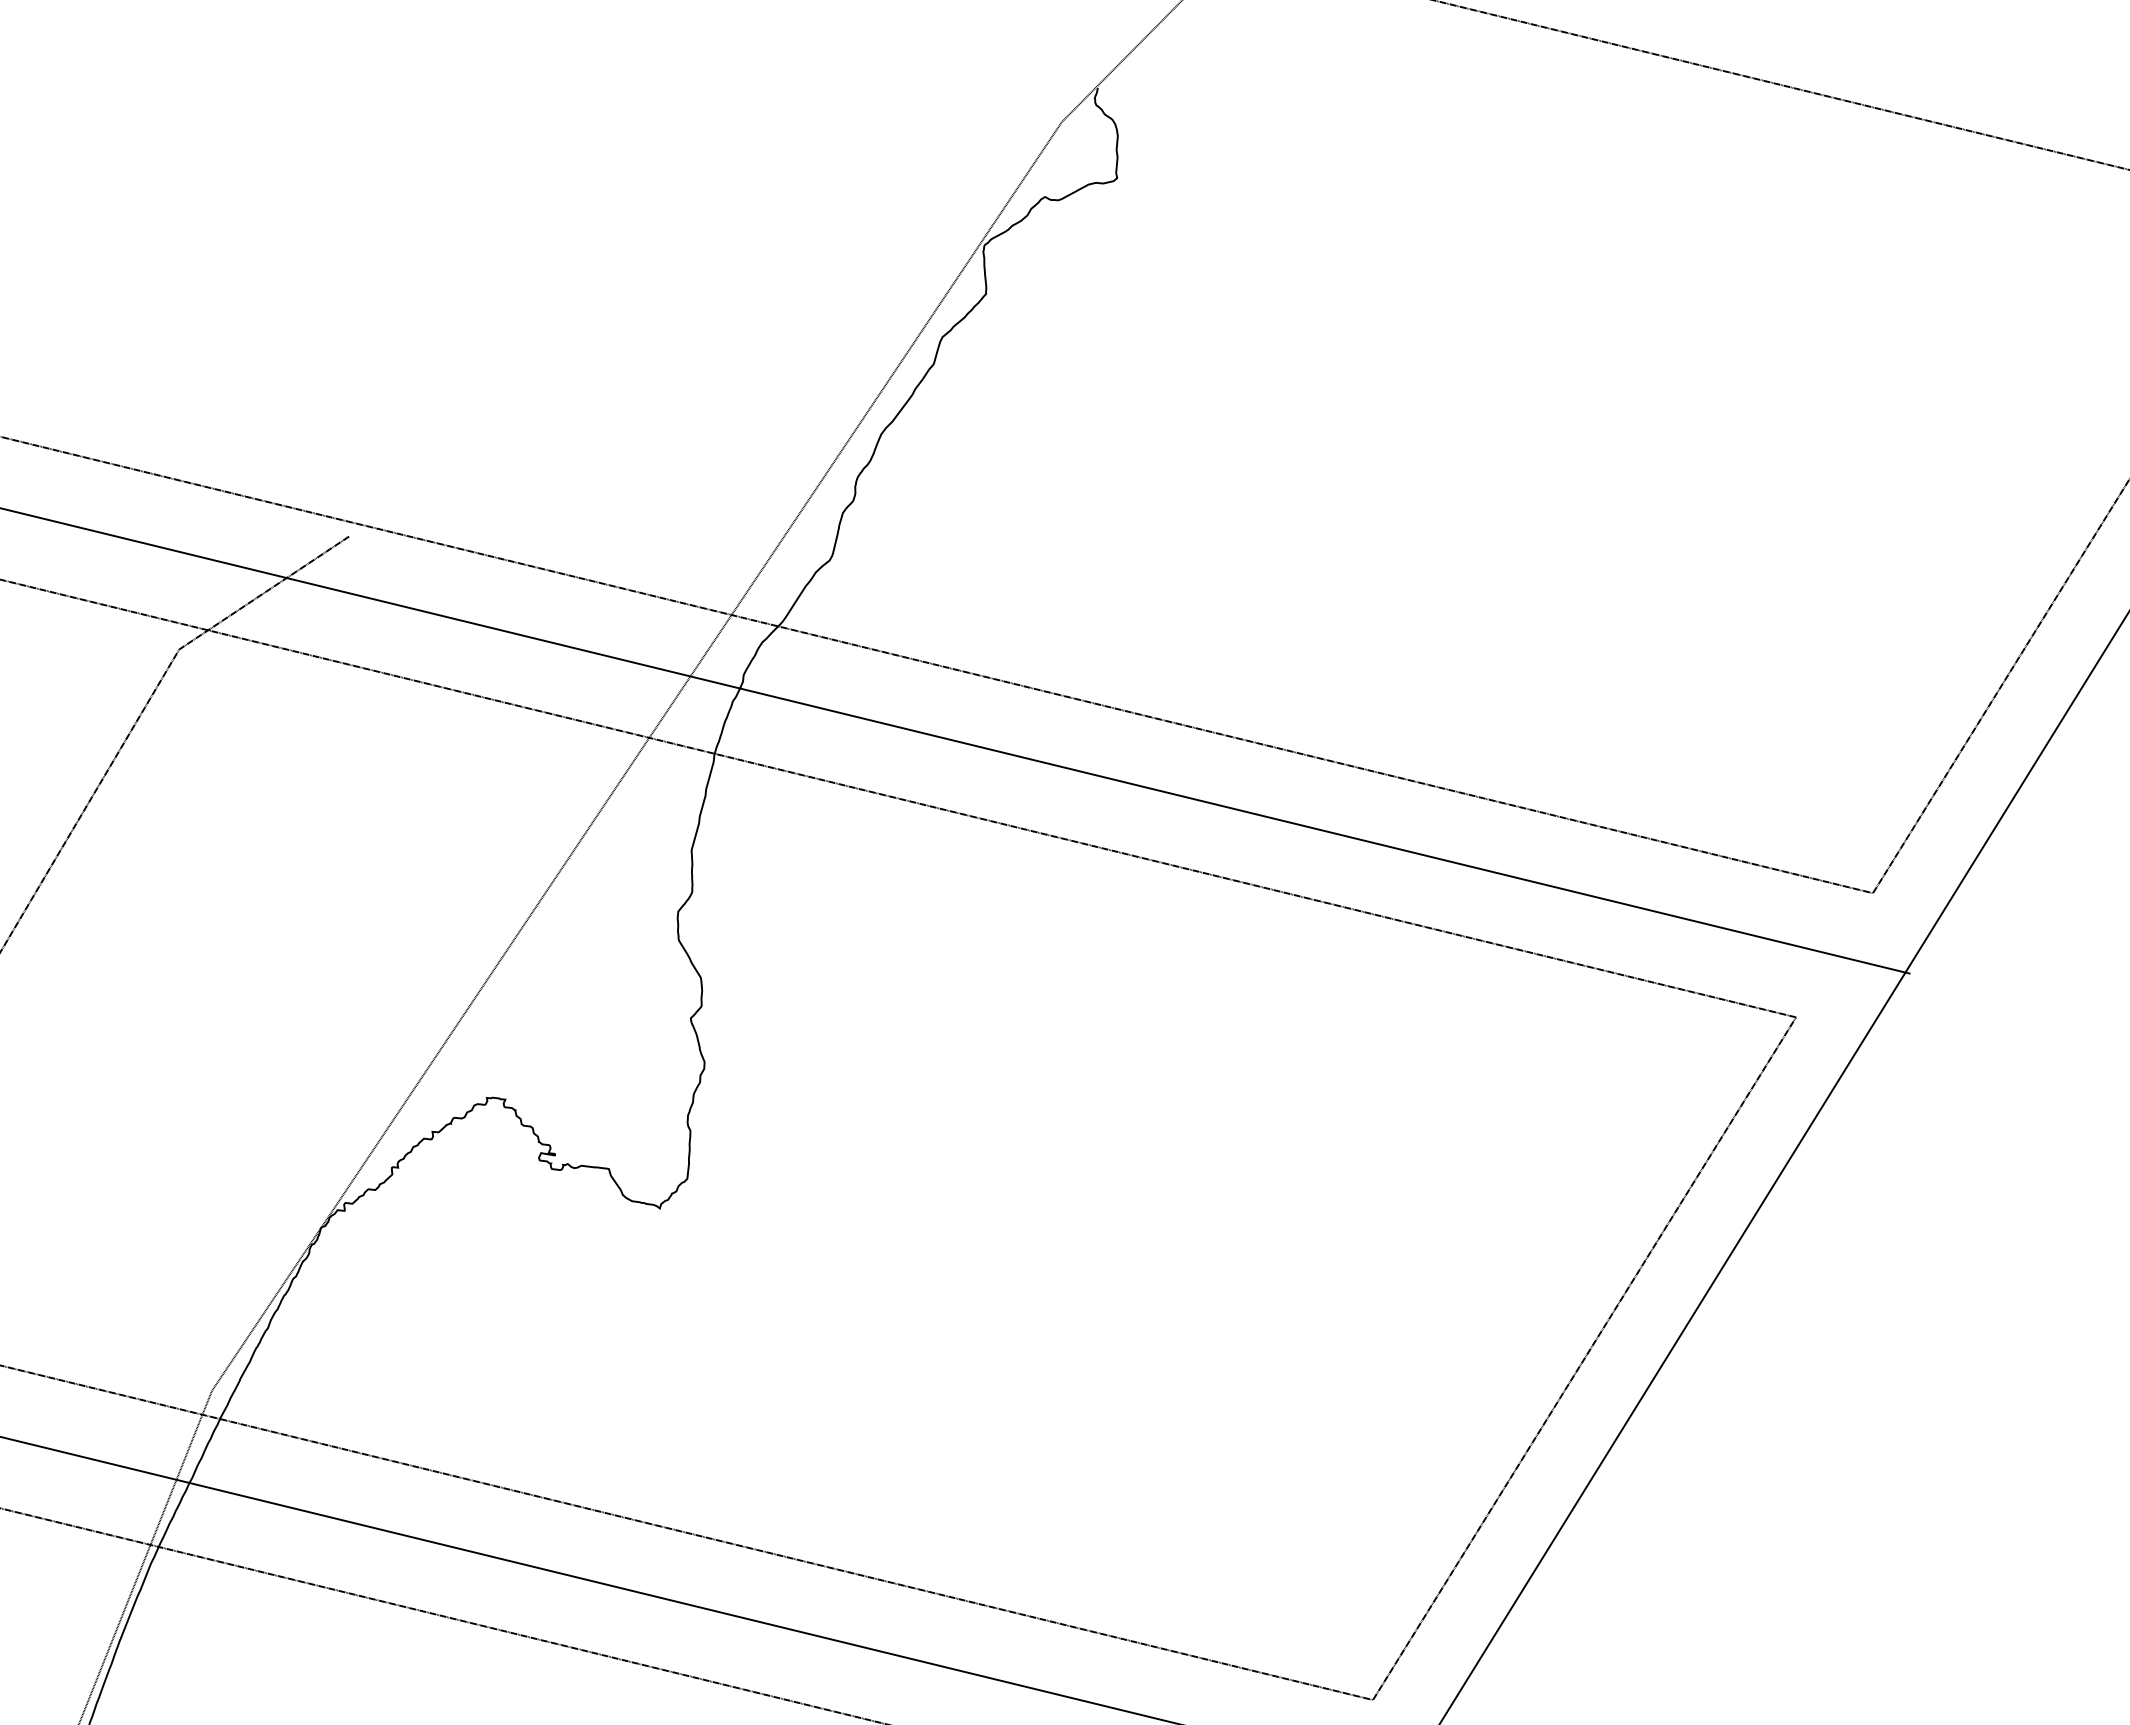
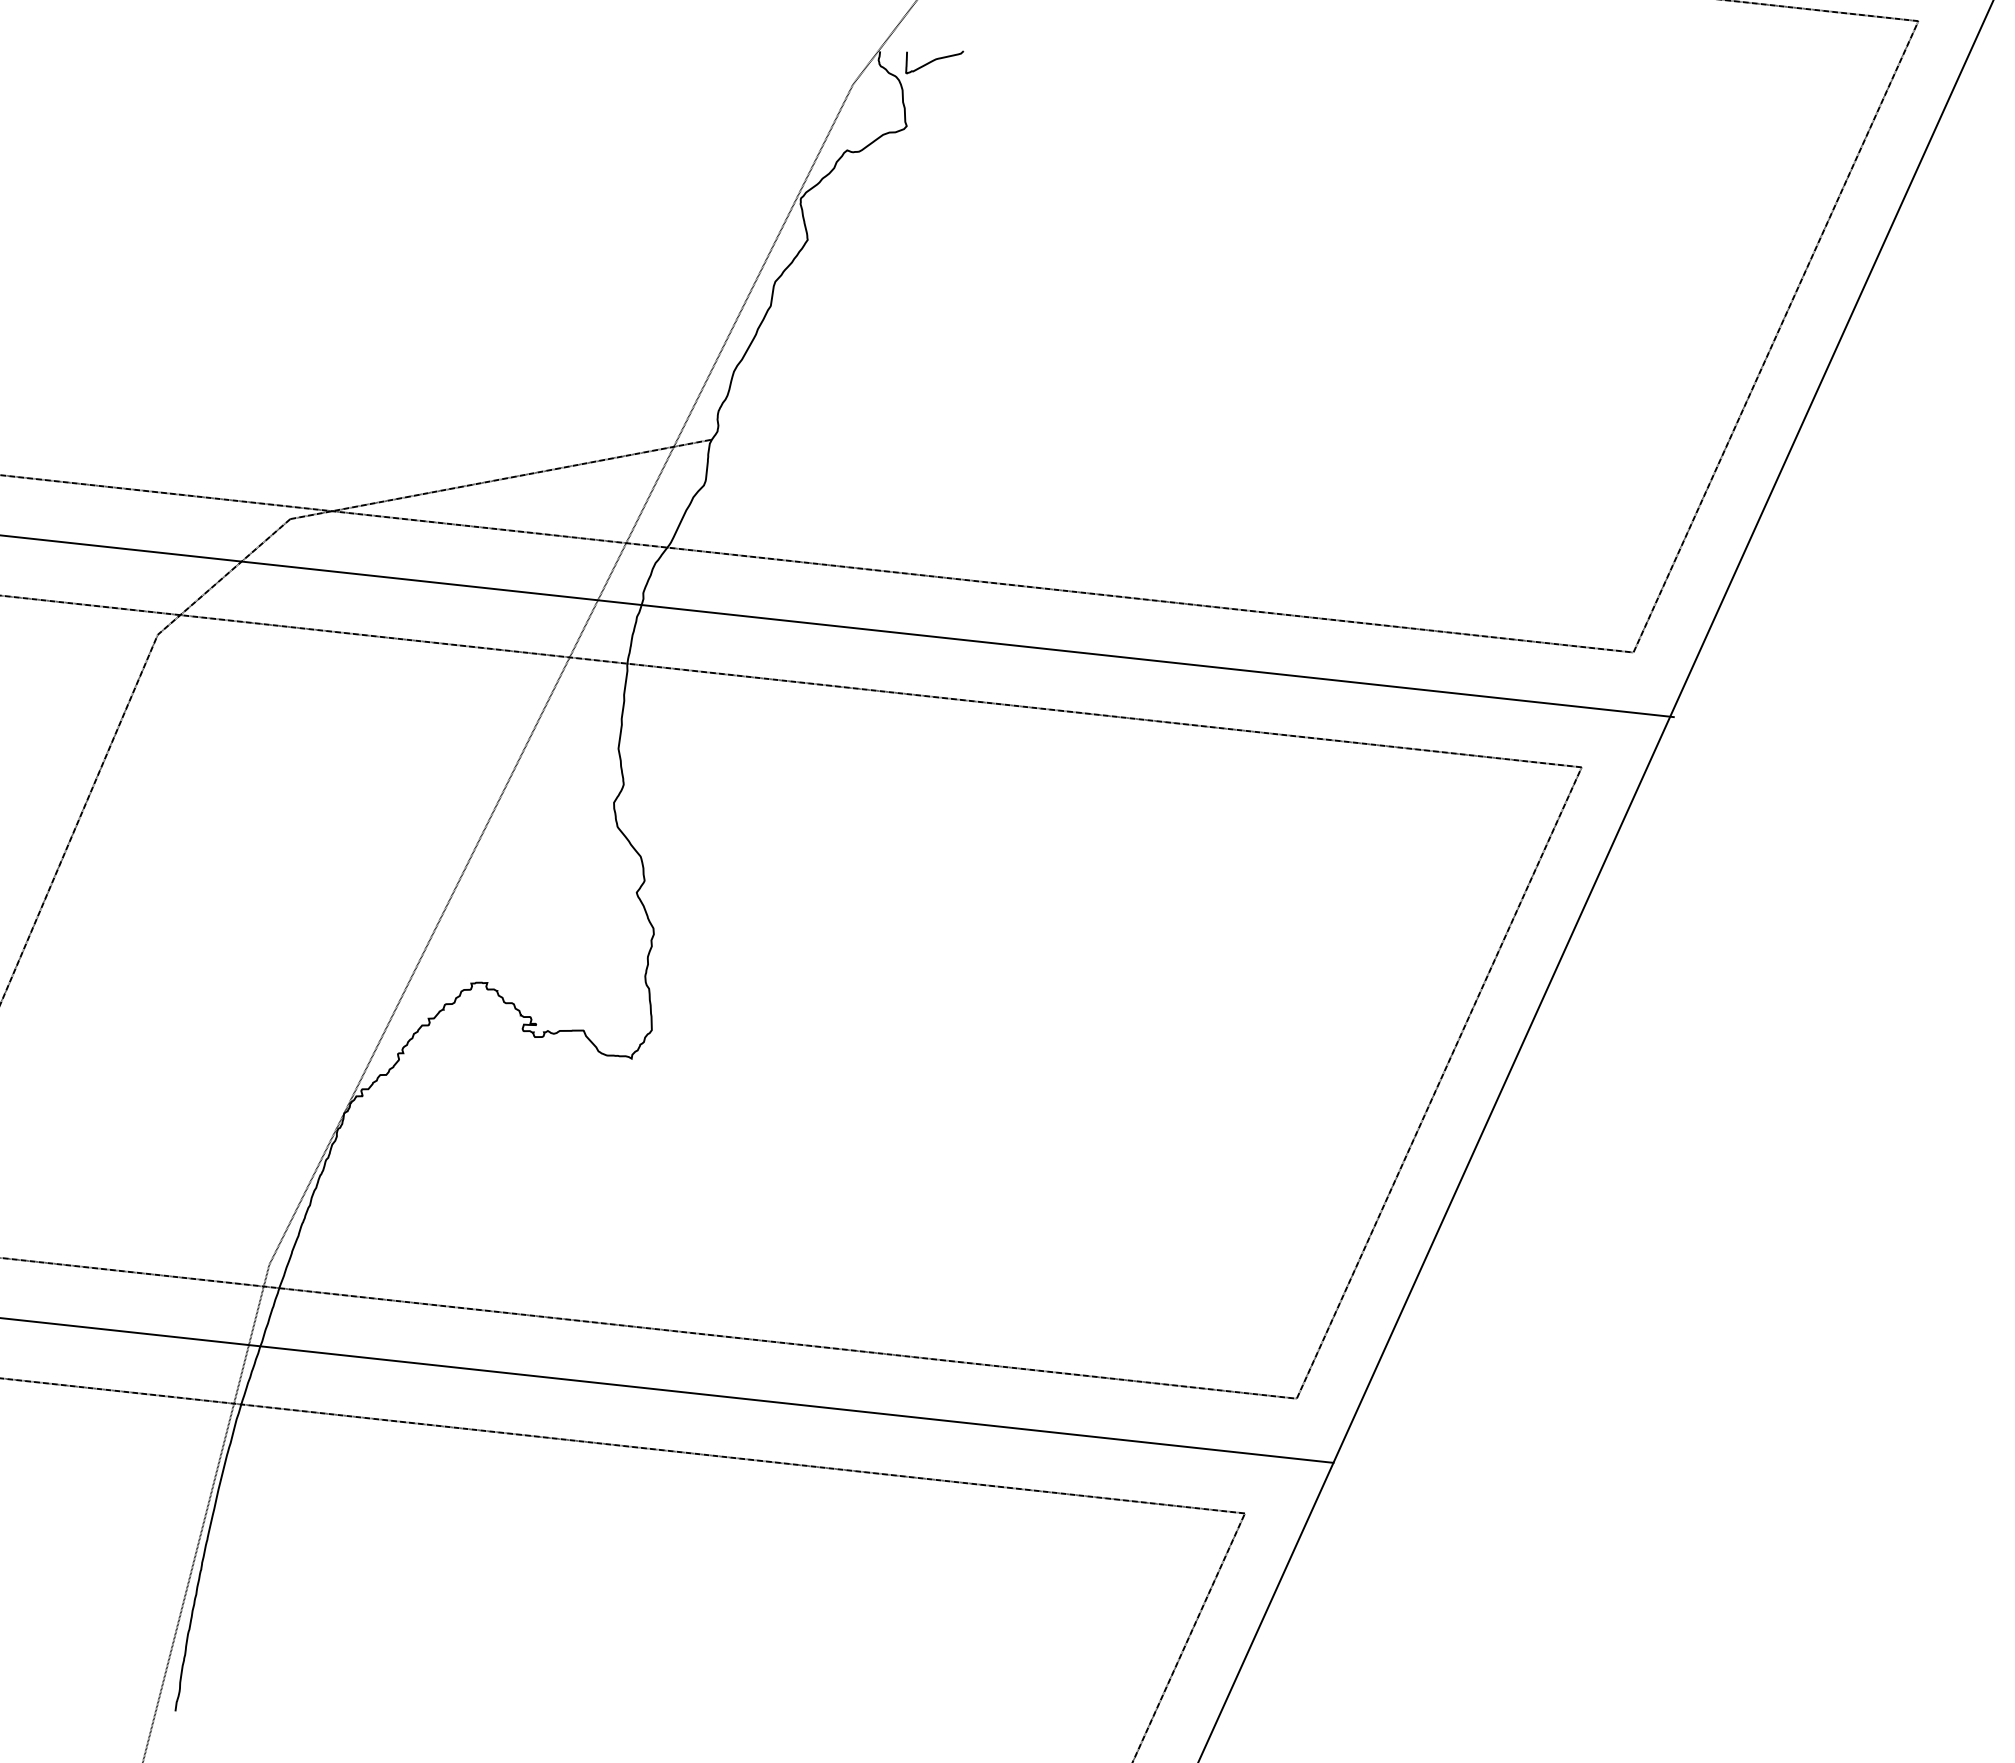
curve: (1158, 107) -> (934, 61), added
line: (596, 522) -> (500, 479), added

